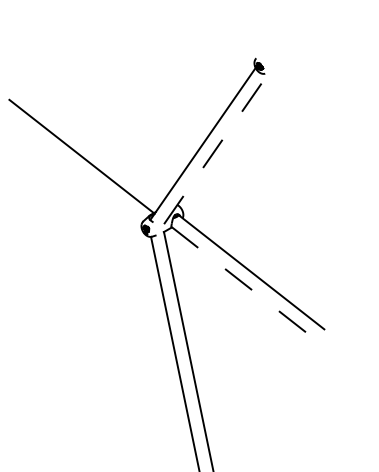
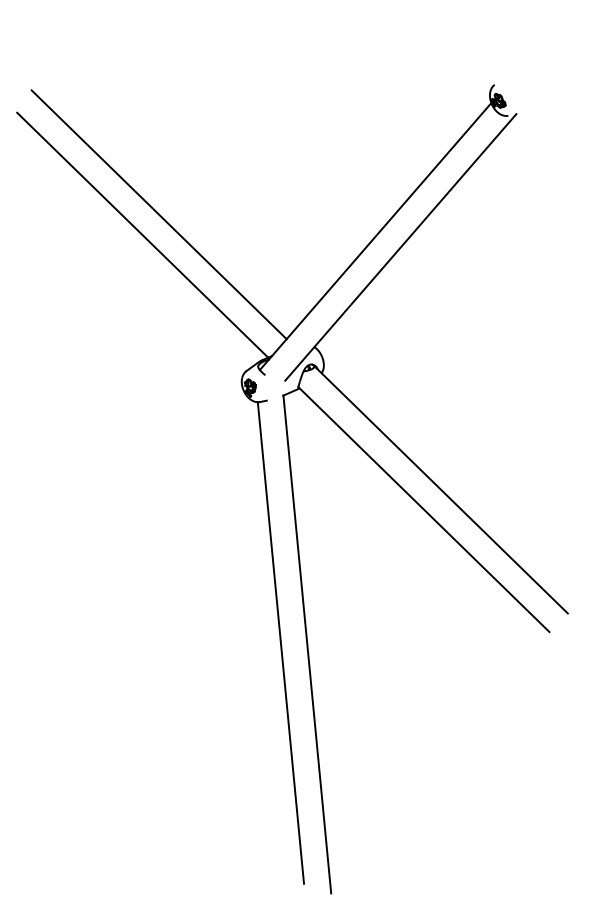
line: (88, 144) -> (158, 213), added
line: (216, 147) -> (400, 245), dashed -> solid
line: (243, 283) -> (423, 509), dashed -> solid

